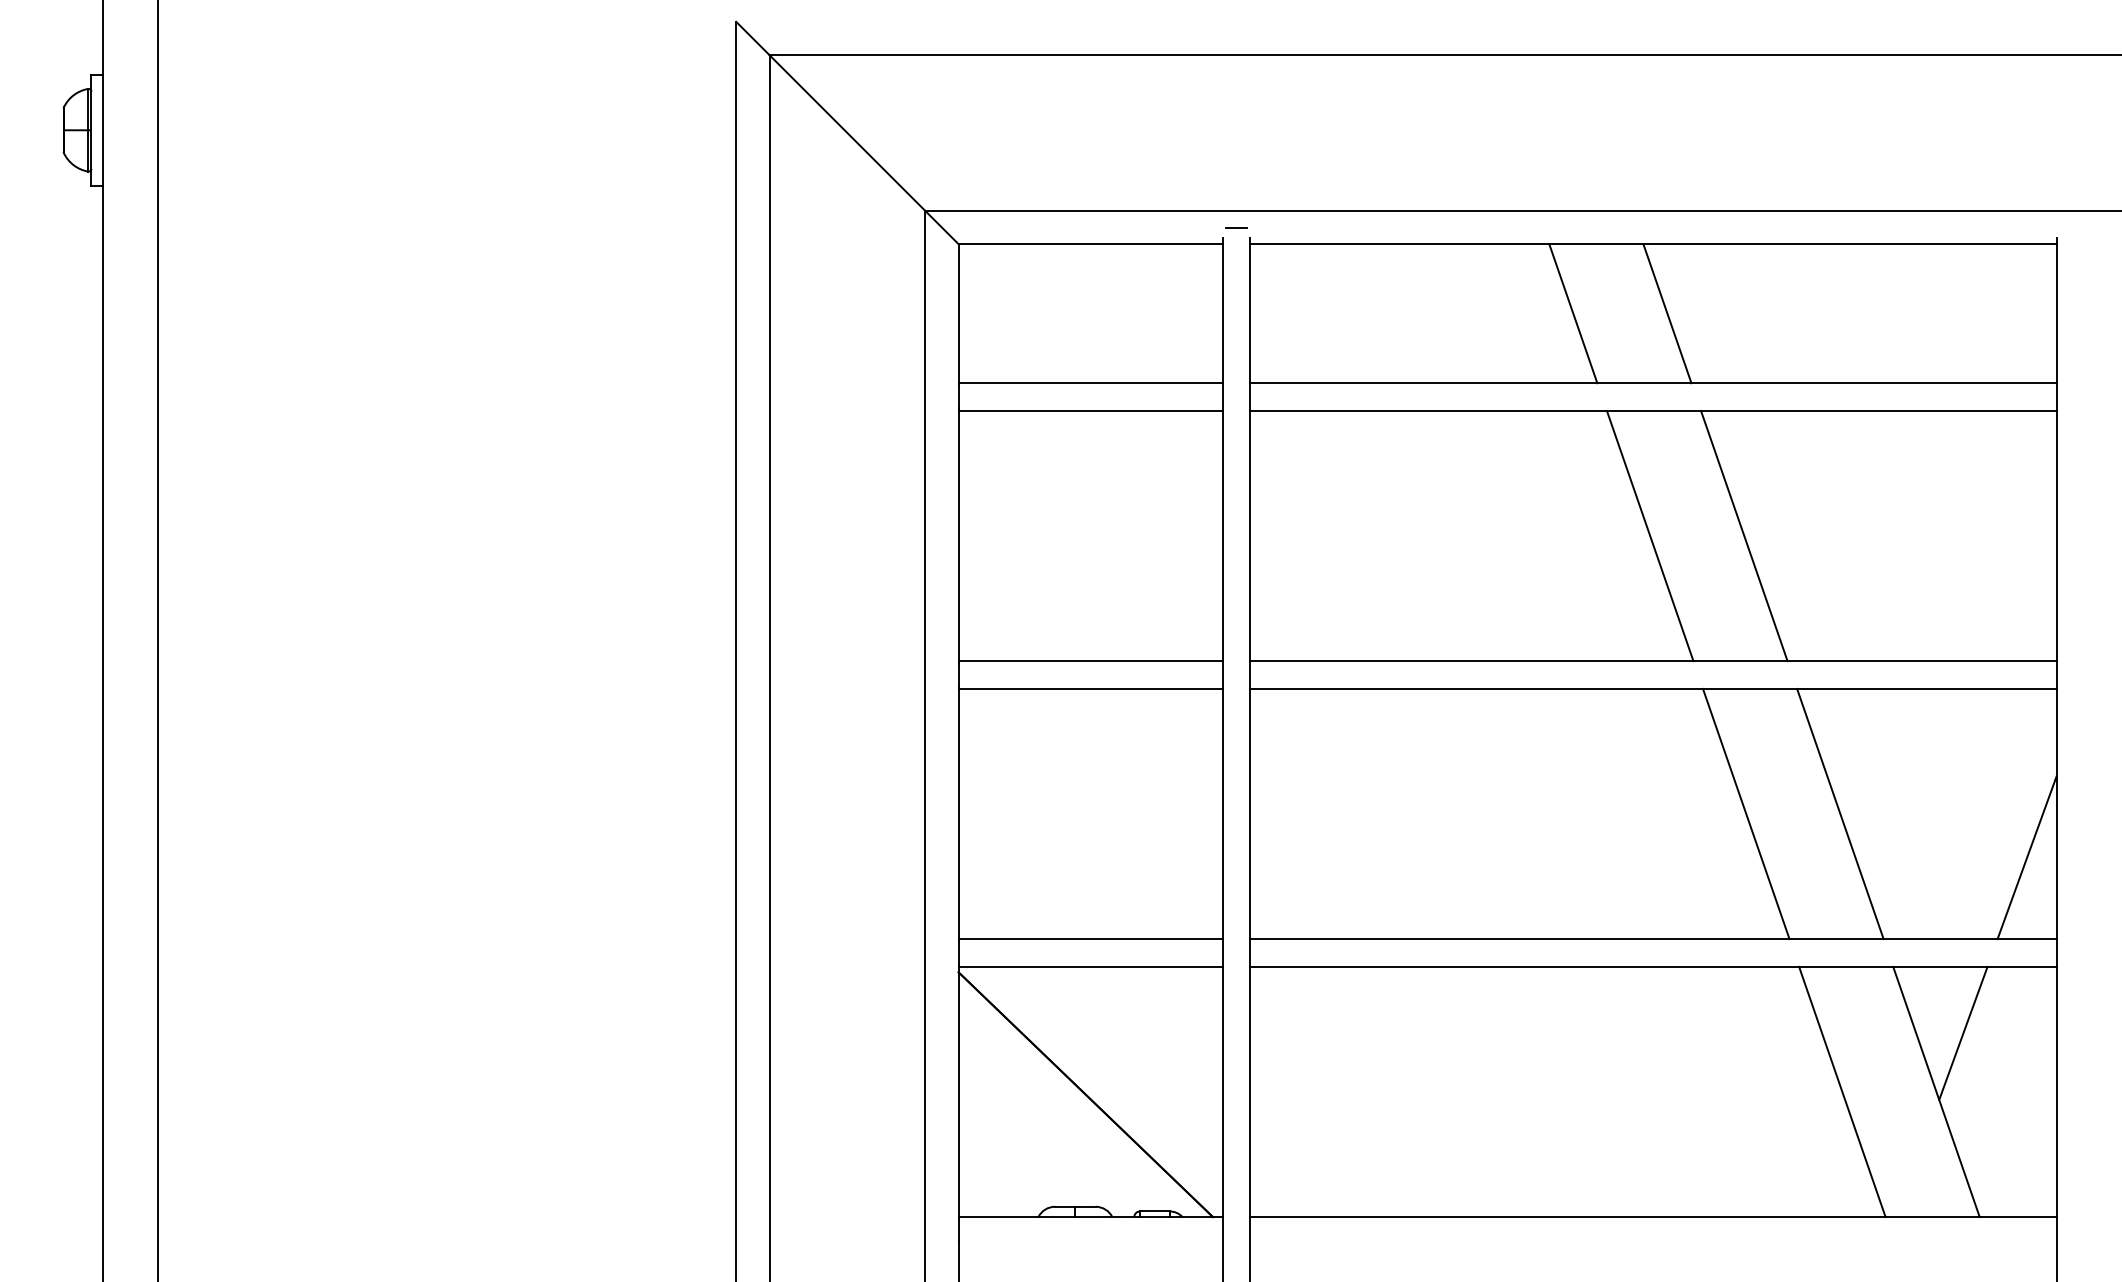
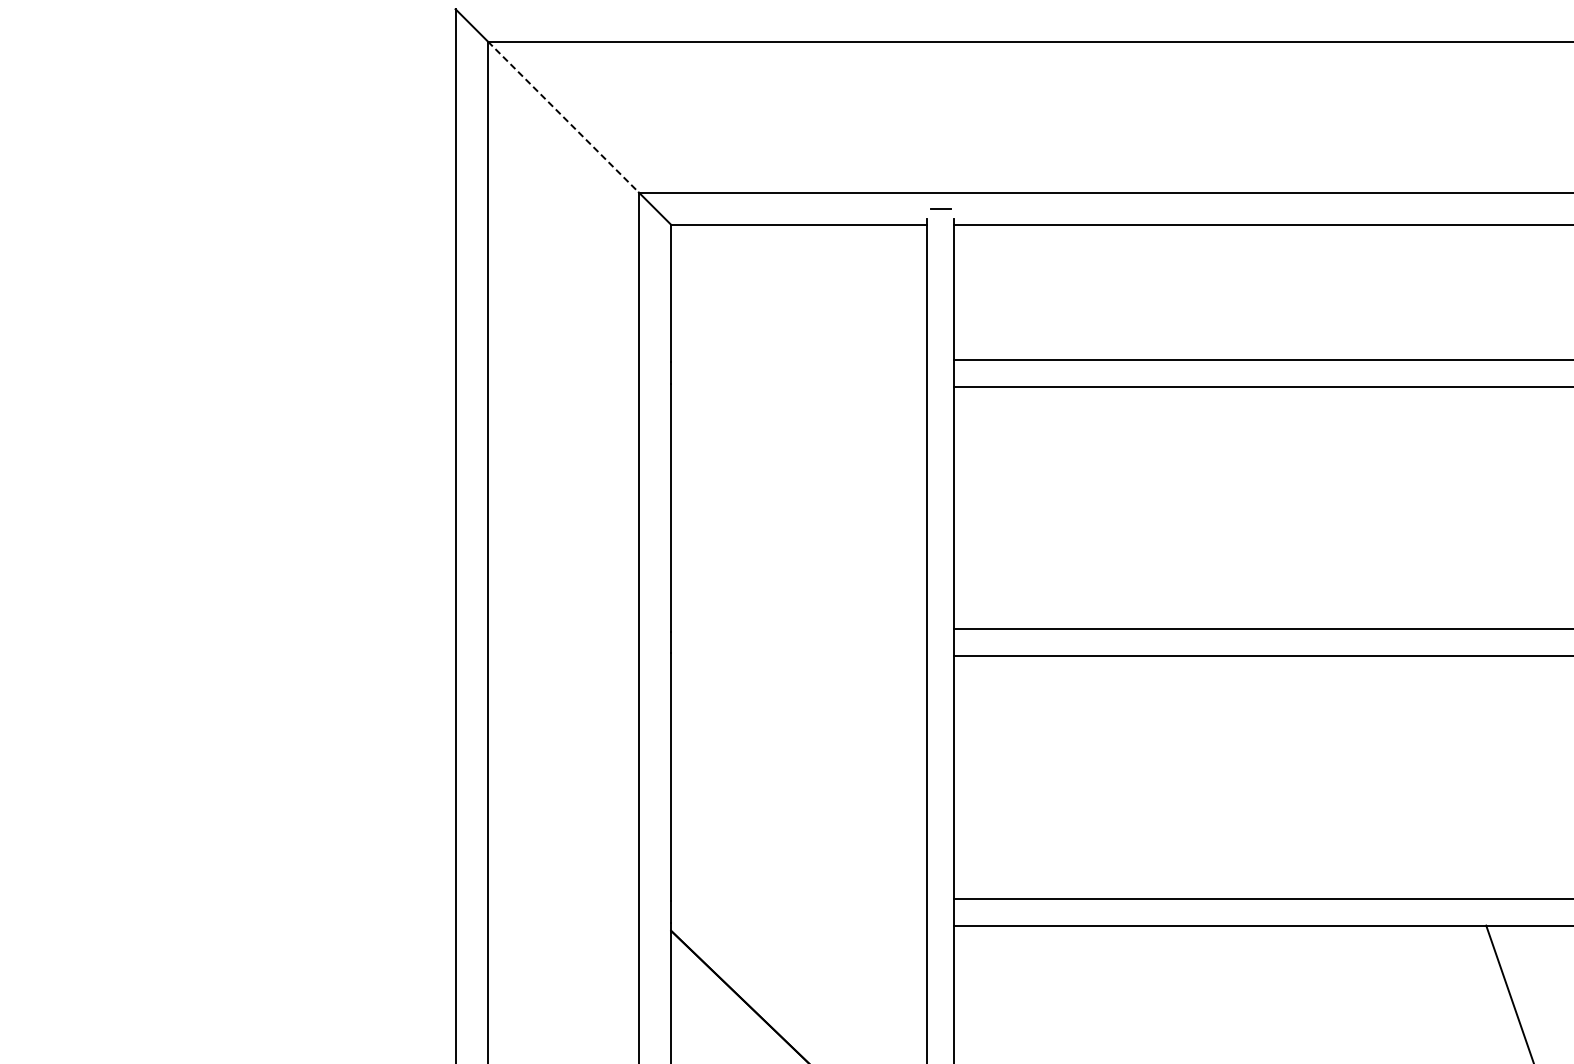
line: (847, 133) -> (563, 117), solid -> dashed
line: (1573, 313) -> (1267, 292), removed
line: (1667, 313) -> (1358, 292), removed
line: (1090, 383) -> (799, 359), removed
line: (1090, 411) -> (799, 387), removed
line: (1649, 536) -> (1341, 508), removed
line: (1744, 536) -> (1433, 508), removed
line: (1090, 661) -> (799, 629), removed
line: (1090, 688) -> (799, 655), removed
line: (1746, 813) -> (1435, 776), removed
line: (1840, 813) -> (1526, 776), removed
line: (1090, 939) -> (799, 899), removed
line: (1090, 966) -> (799, 925), removed

